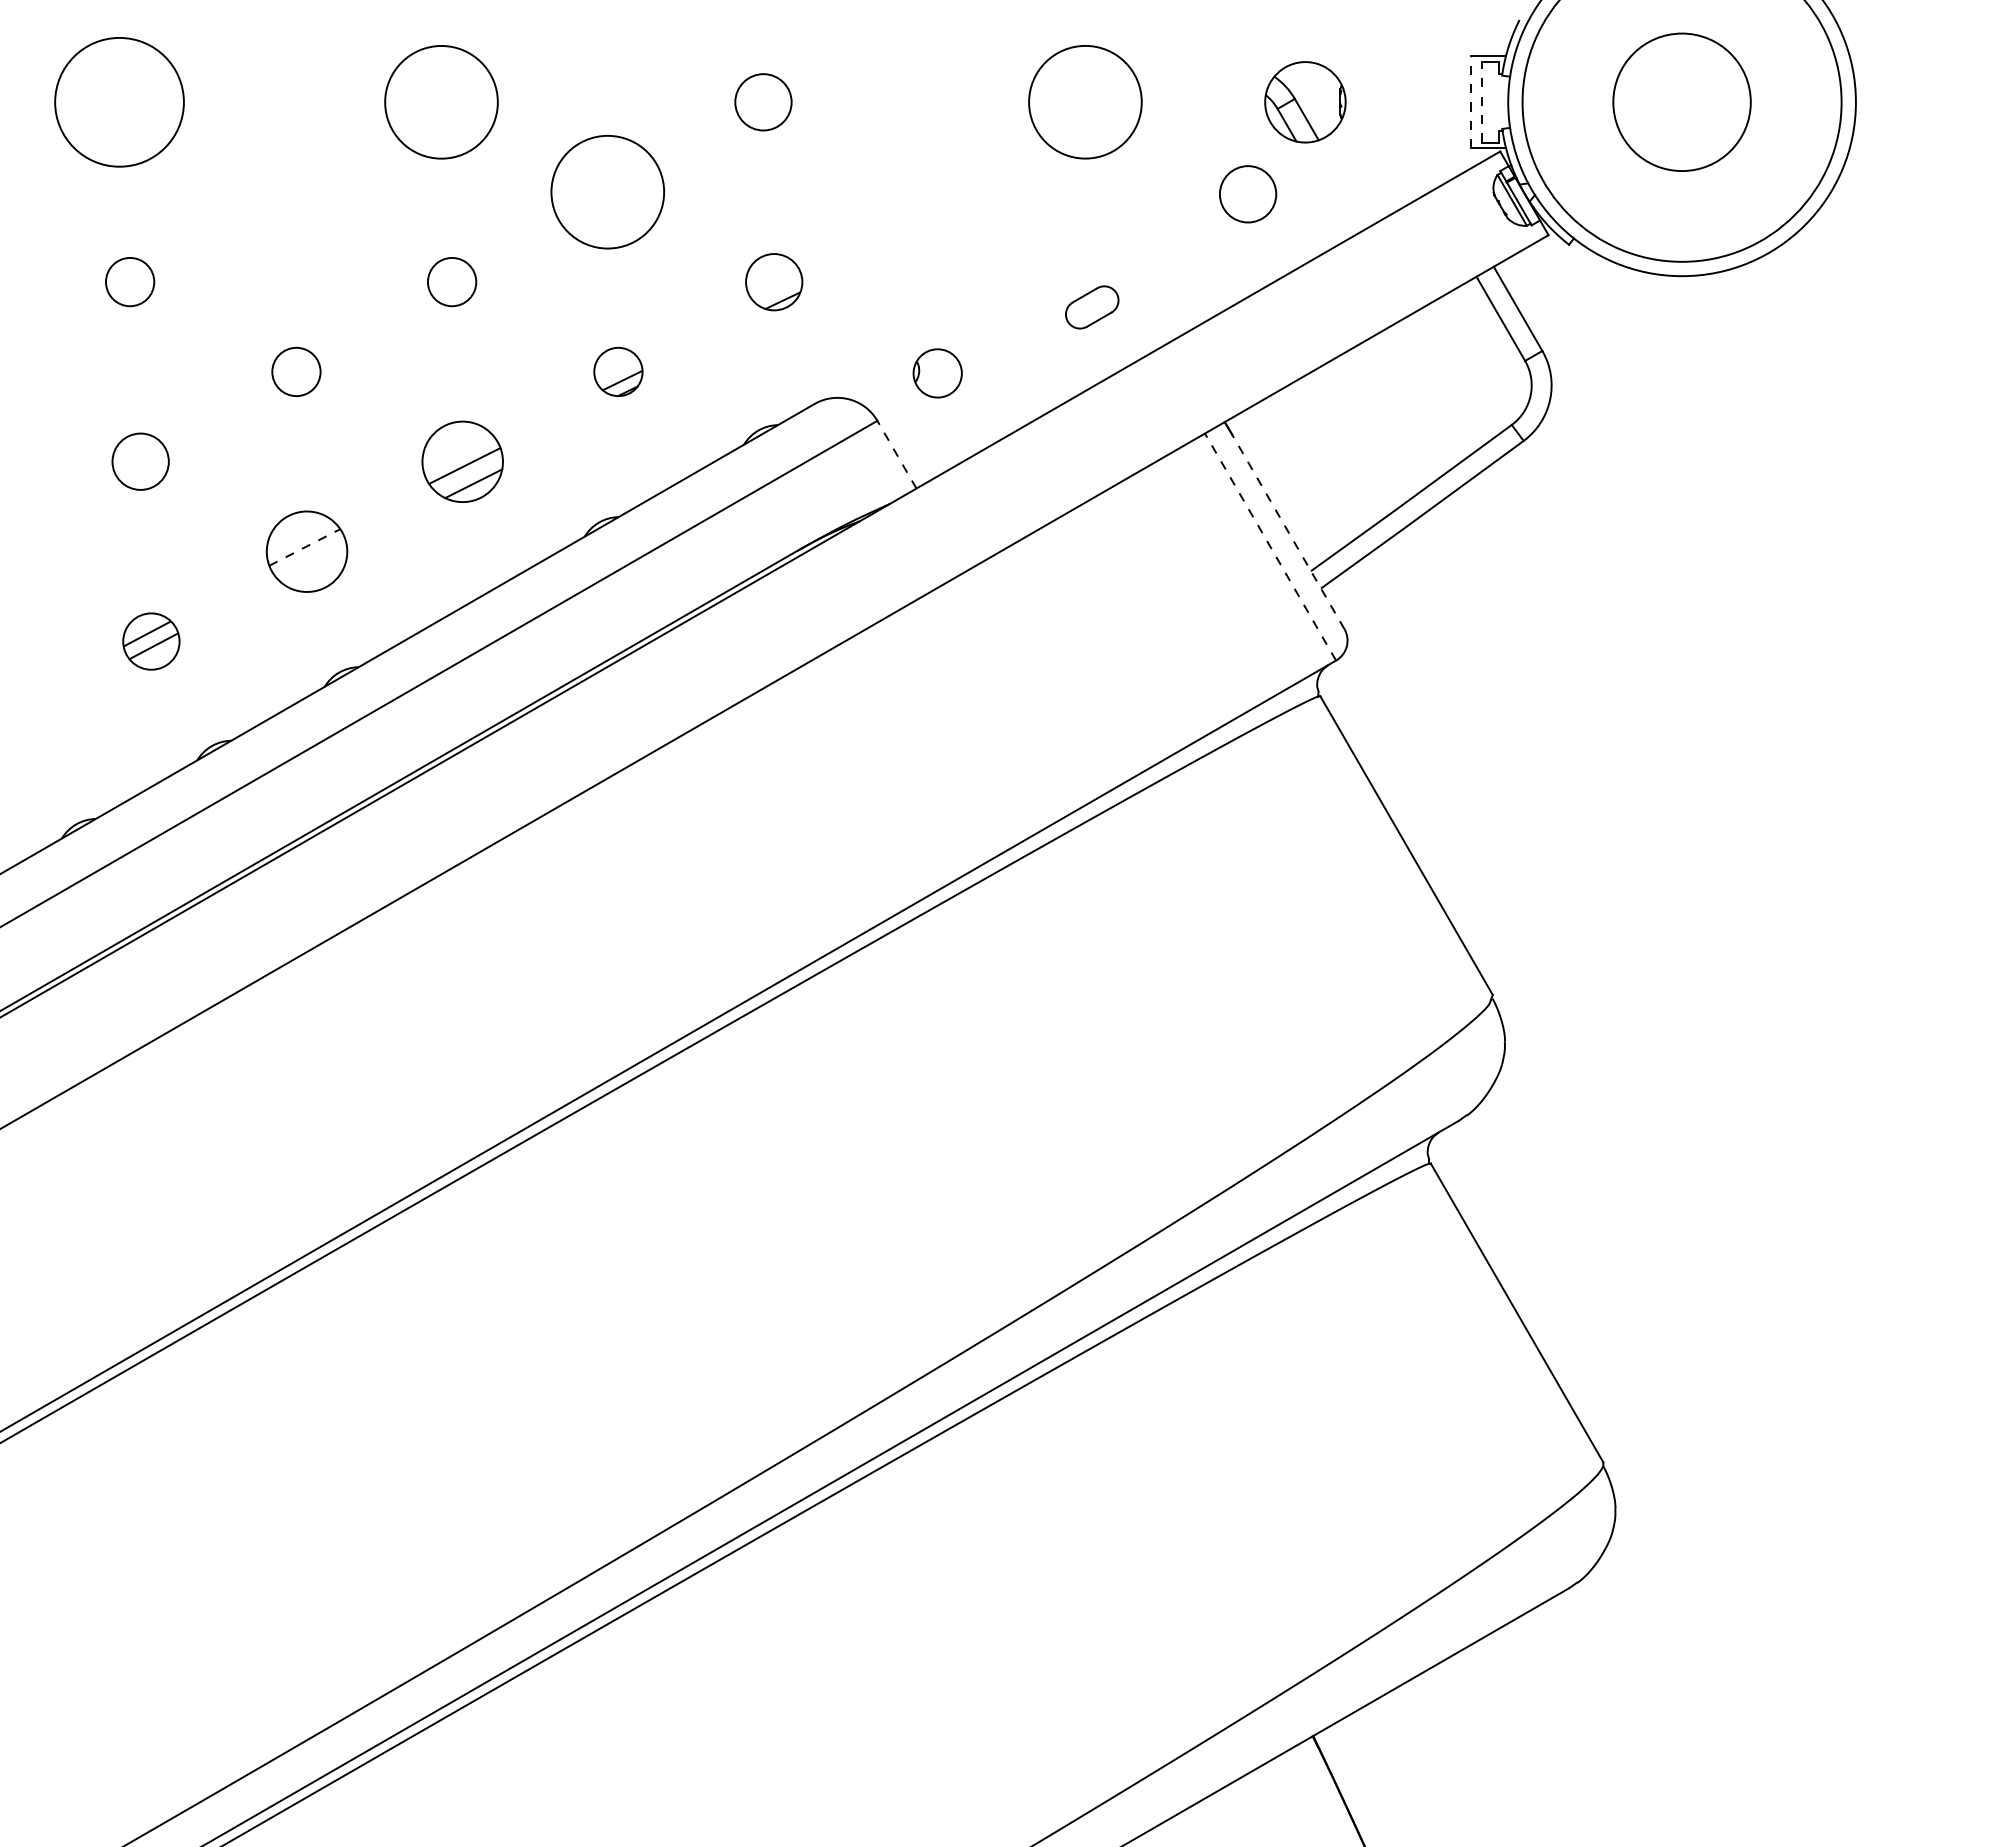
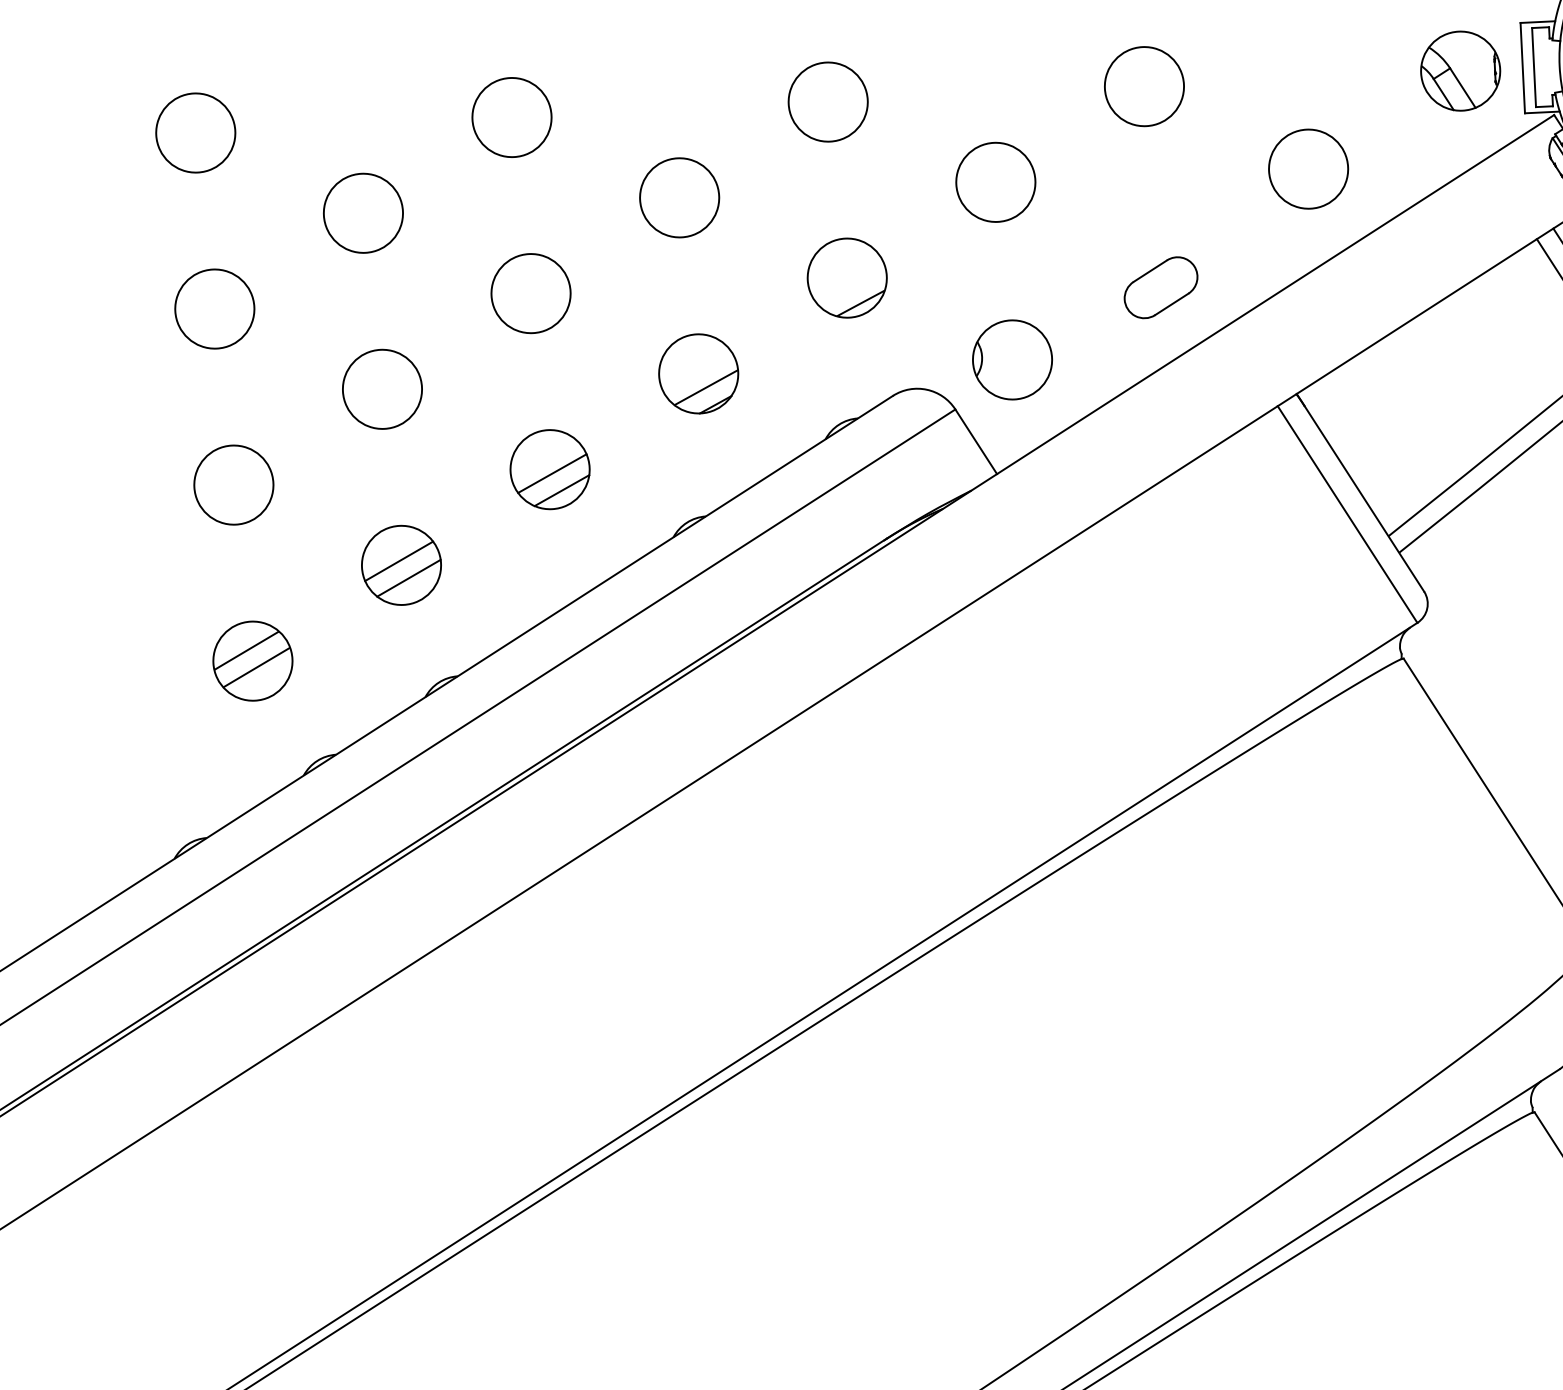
line: (1482, 101) -> (1534, 66), dashed -> solid
circle: (119, 102) -> (195, 133), size x0.62
circle: (441, 102) -> (512, 117), size x0.71
circle: (763, 102) -> (828, 102), size x1.43
circle: (1085, 102) -> (1144, 86), size x0.71
part: (1305, 102) -> (1460, 71), moved
line: (1470, 102) -> (1522, 68), dashed -> solid
circle: (607, 191) -> (679, 197), size x0.71
circle: (285, 192) -> (363, 213), added
circle: (929, 192) -> (995, 182), added
circle: (1247, 194) -> (1308, 169), size x1.43
circle: (129, 281) -> (214, 308), size x1.67
circle: (451, 281) -> (530, 293), size x1.67
part: (774, 282) -> (847, 278), size x1.43
part: (1091, 307) -> (1160, 287), size x1.43
circle: (296, 371) -> (382, 388), size x1.67
part: (618, 371) -> (698, 373), size x1.67
part: (937, 373) -> (1012, 360), size x1.67
line: (896, 454) -> (975, 441), dashed -> solid
circle: (140, 461) -> (233, 484), size x1.43
line: (1288, 531) -> (1364, 498), dashed -> solid
line: (1270, 546) -> (1347, 513), dashed -> solid
line: (304, 547) -> (398, 561), dashed -> solid
line: (313, 565) -> (408, 578), added
part: (151, 641) -> (253, 661), size x1.43

